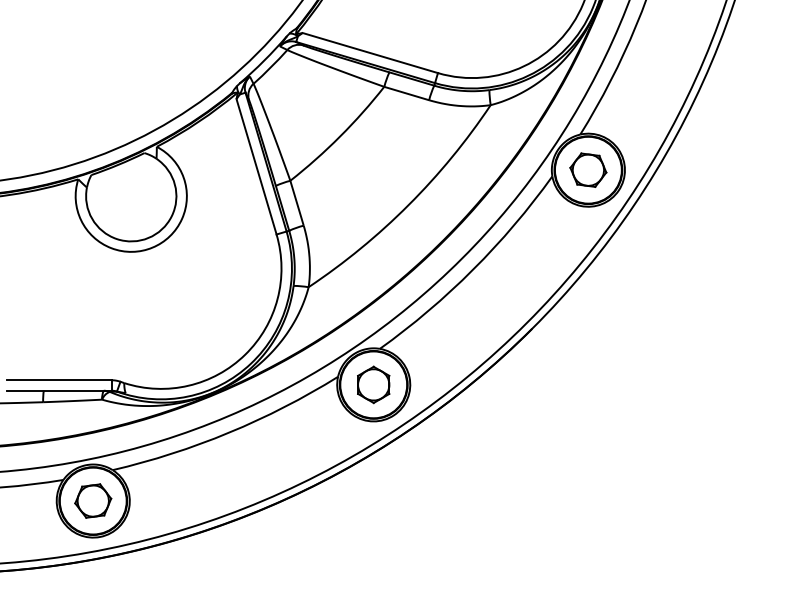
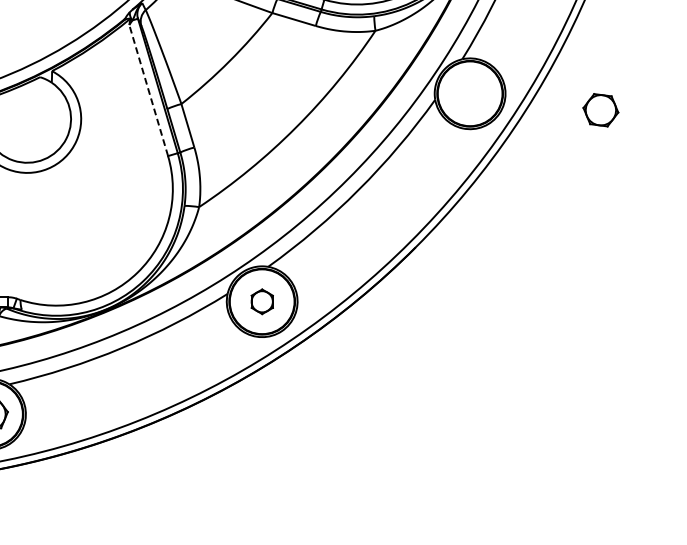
line: (256, 166) -> (148, 90), solid -> dashed
part: (588, 169) -> (601, 109), moved
part: (373, 384) -> (261, 301), size x0.7

